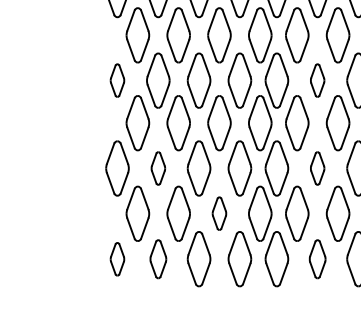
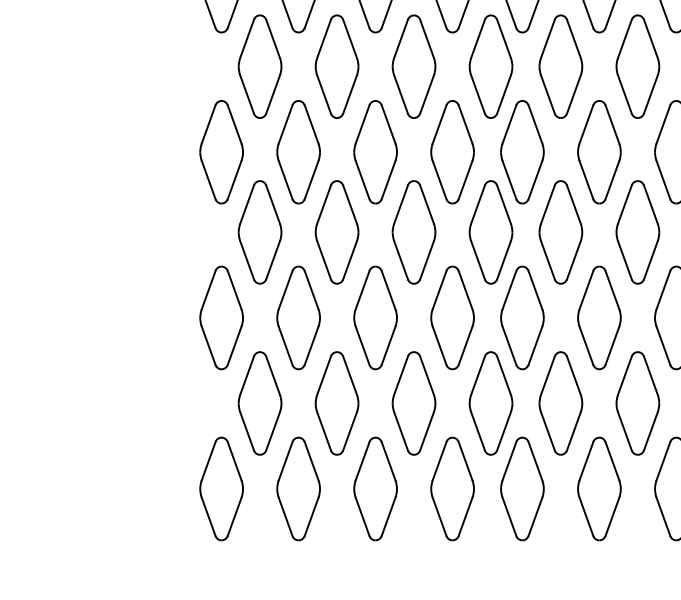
part: (117, 80) -> (221, 151), size x1.67
part: (317, 80) -> (599, 151), size x1.67
part: (158, 168) -> (298, 317), size x1.67
part: (317, 168) -> (599, 317), size x1.67
part: (219, 213) -> (414, 402), size x1.67
part: (117, 259) -> (221, 489), size x1.67
part: (158, 259) -> (298, 489), size x1.43
part: (317, 259) -> (599, 489), size x1.43

